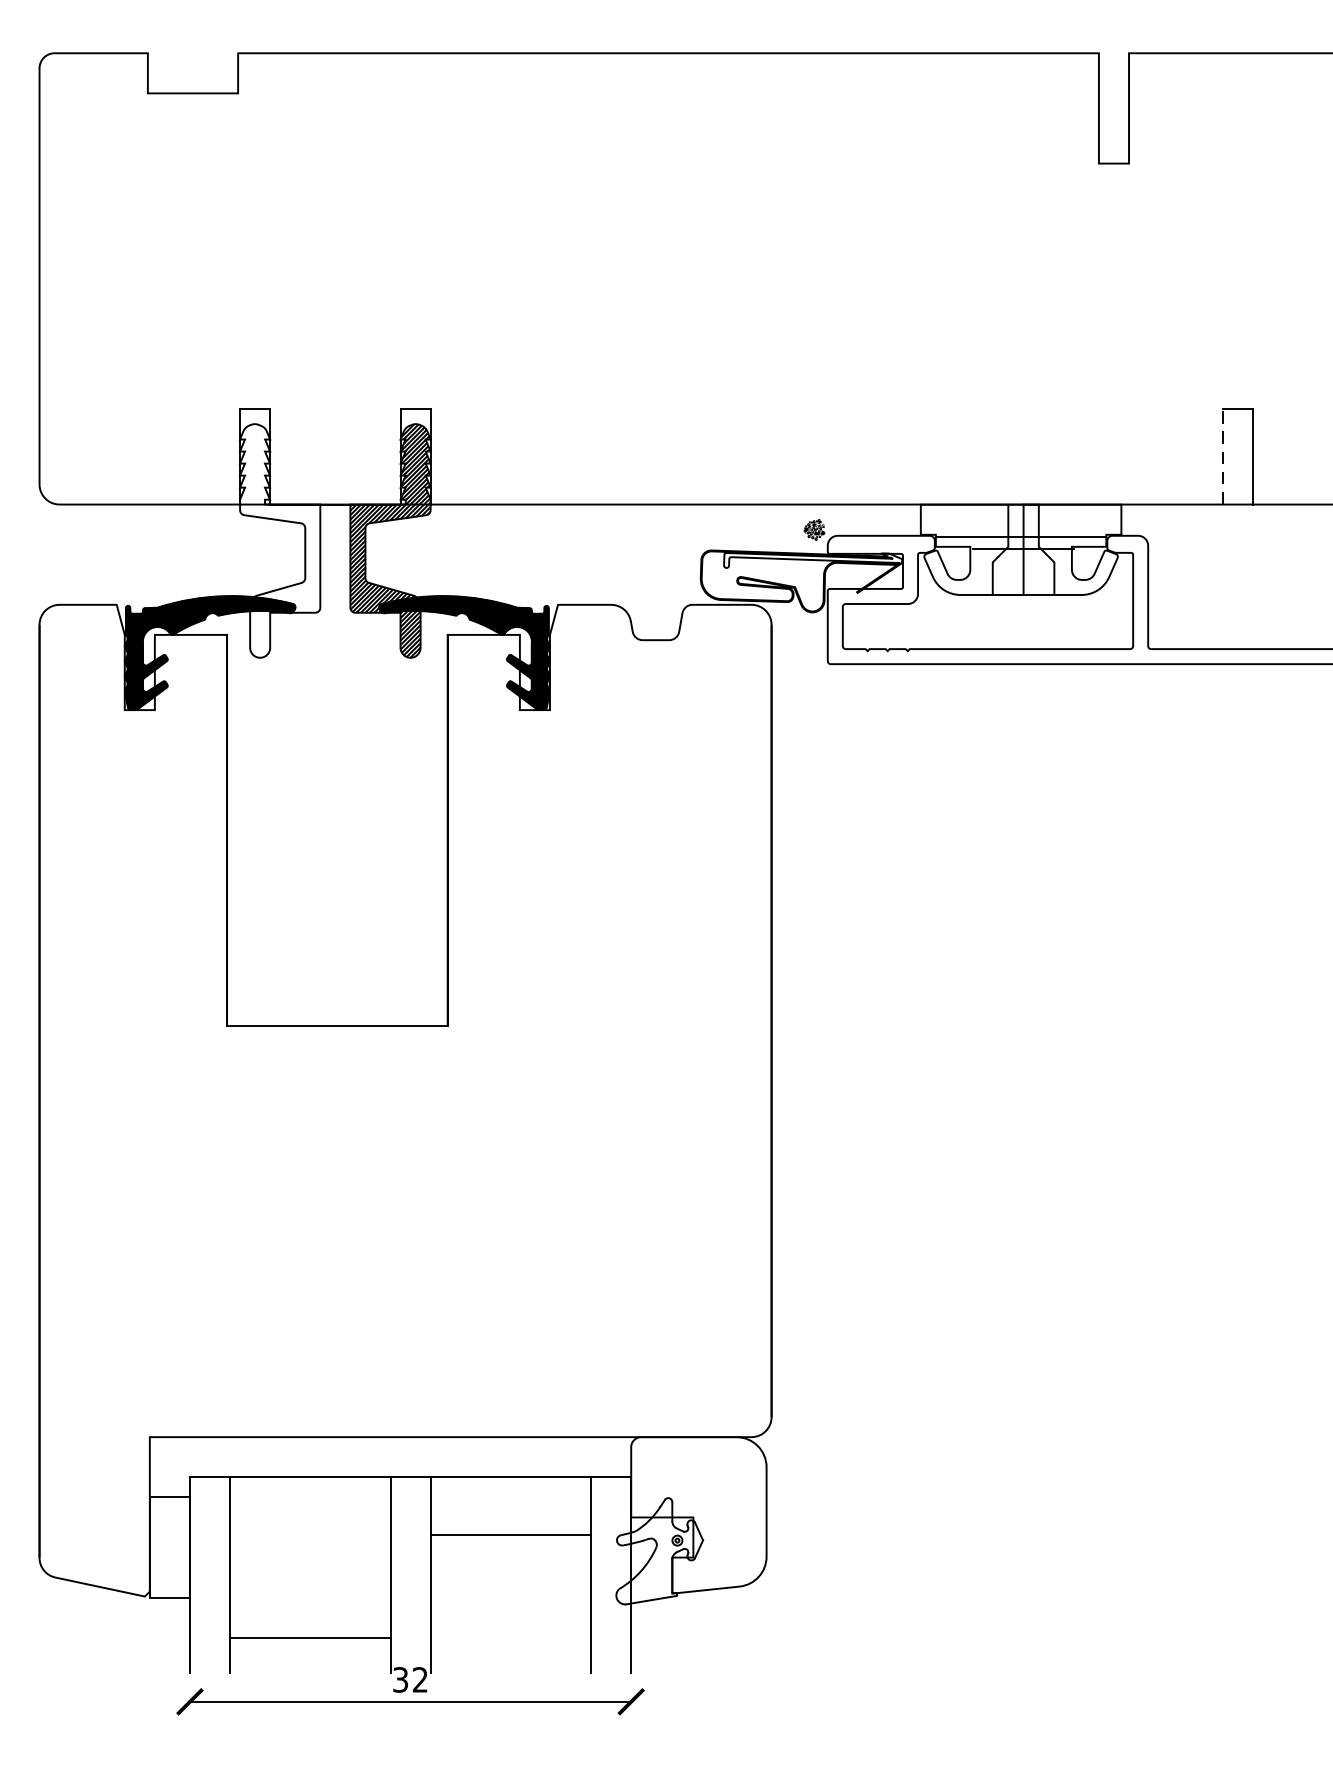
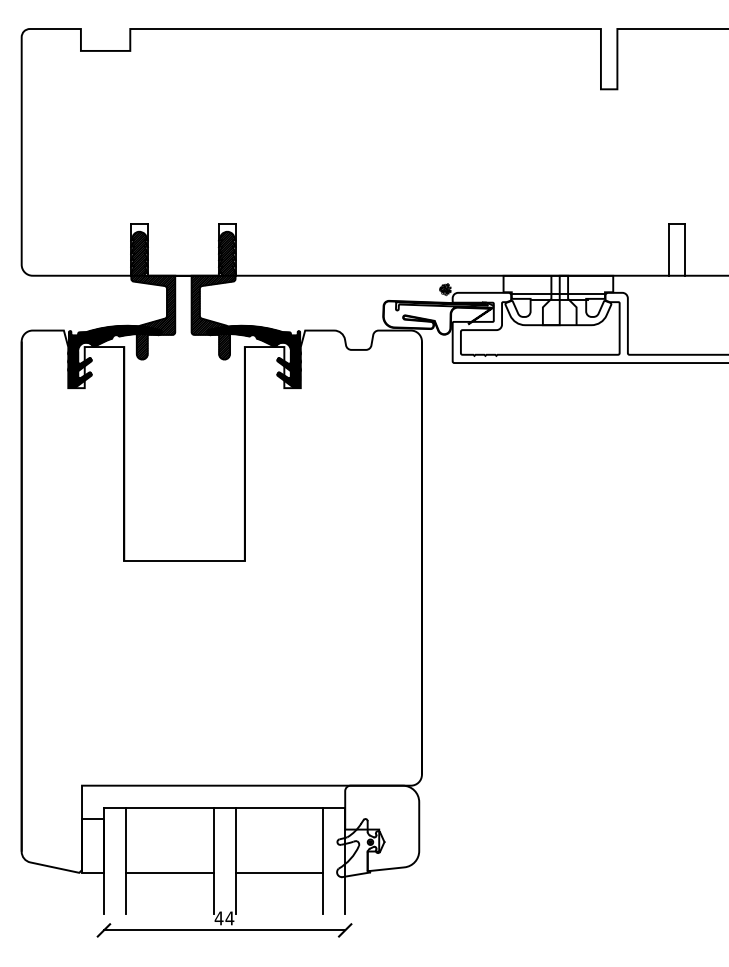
line: (1222, 456) -> (668, 249), dashed -> solid
hatch: (280, 540) -> (153, 295), added
line: (511, 1535) -> (279, 873), moved
line: (309, 1638) -> (169, 873), moved
text: (410, 1680) -> (224, 918), 32 -> 44

